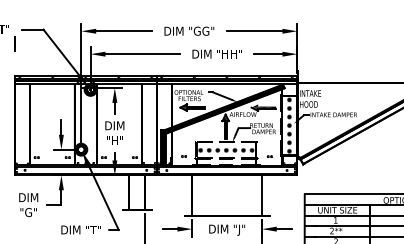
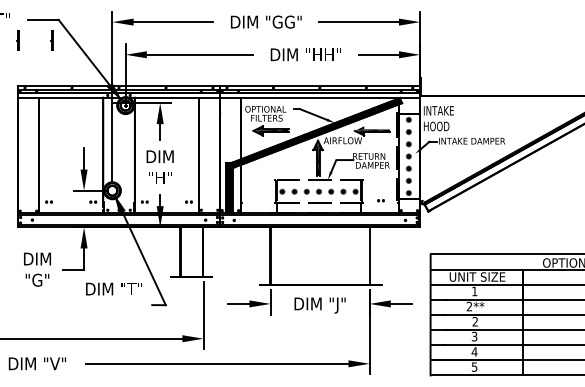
line: (38, 44) -> (51, 40), added
part: (183, 156) -> (258, 200), removed
text: (80, 229) -> (113, 288), moved

